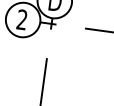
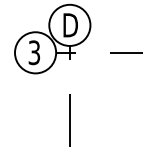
text: (22, 19) -> (34, 52), 2 -> 3

